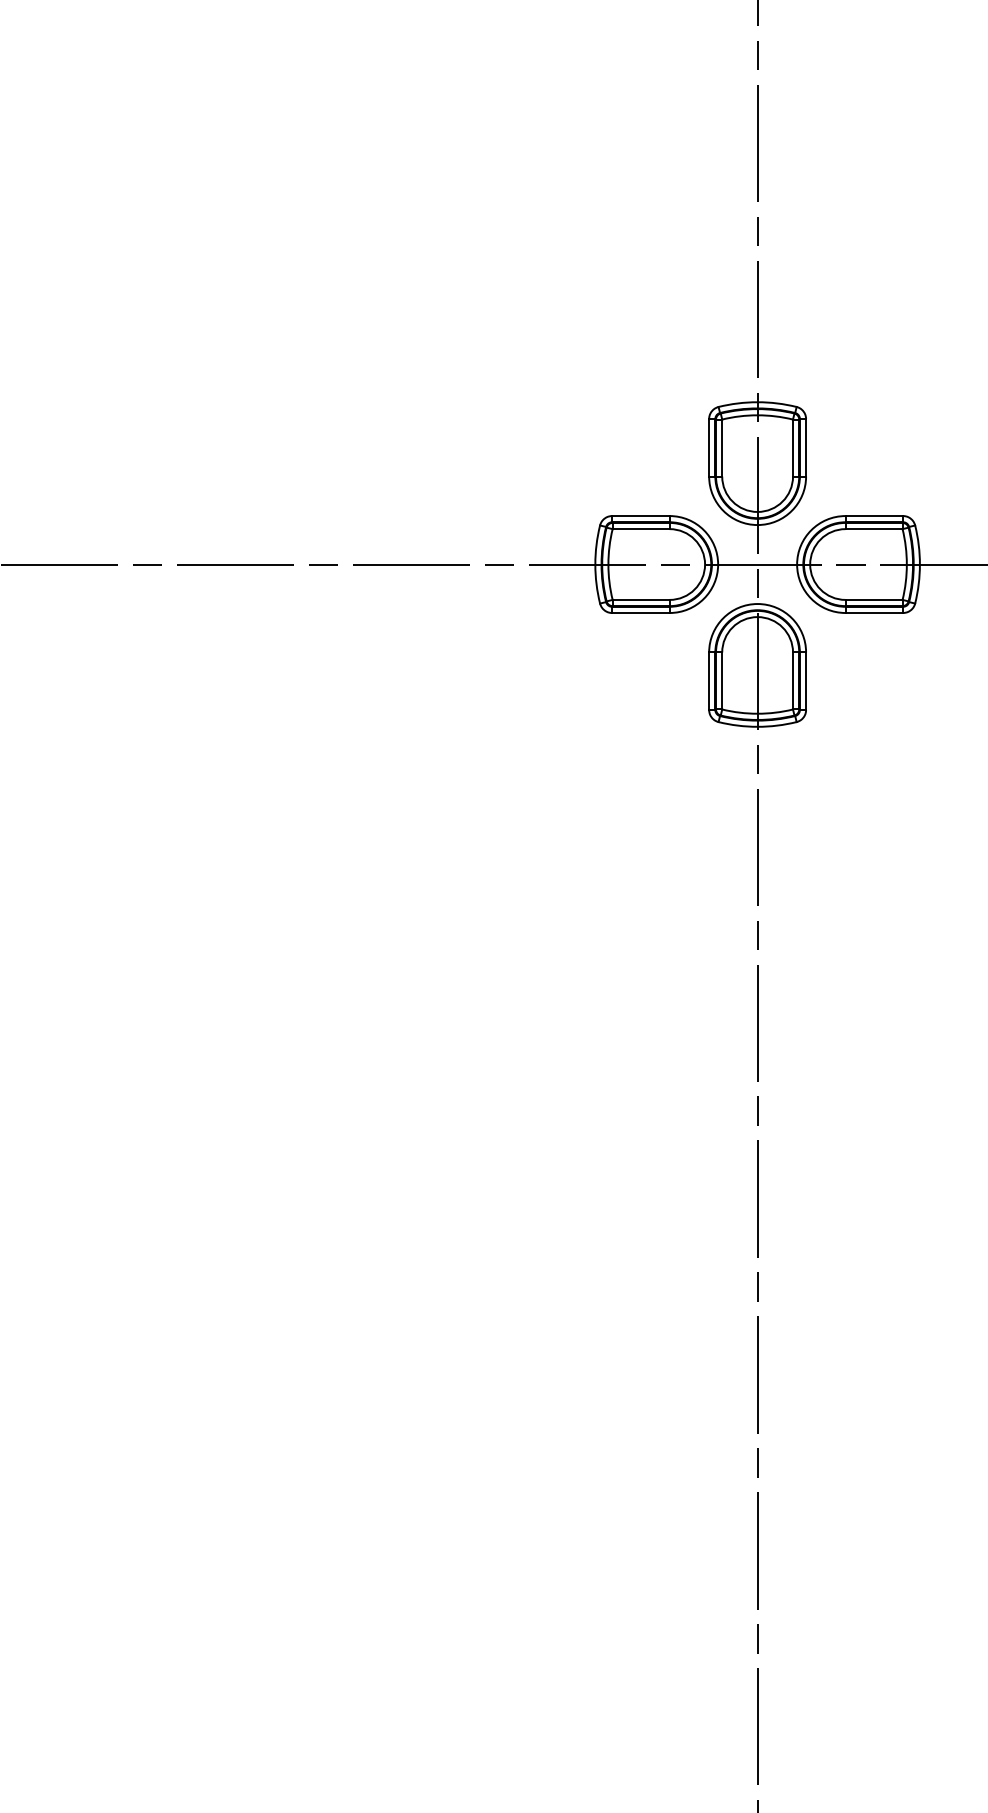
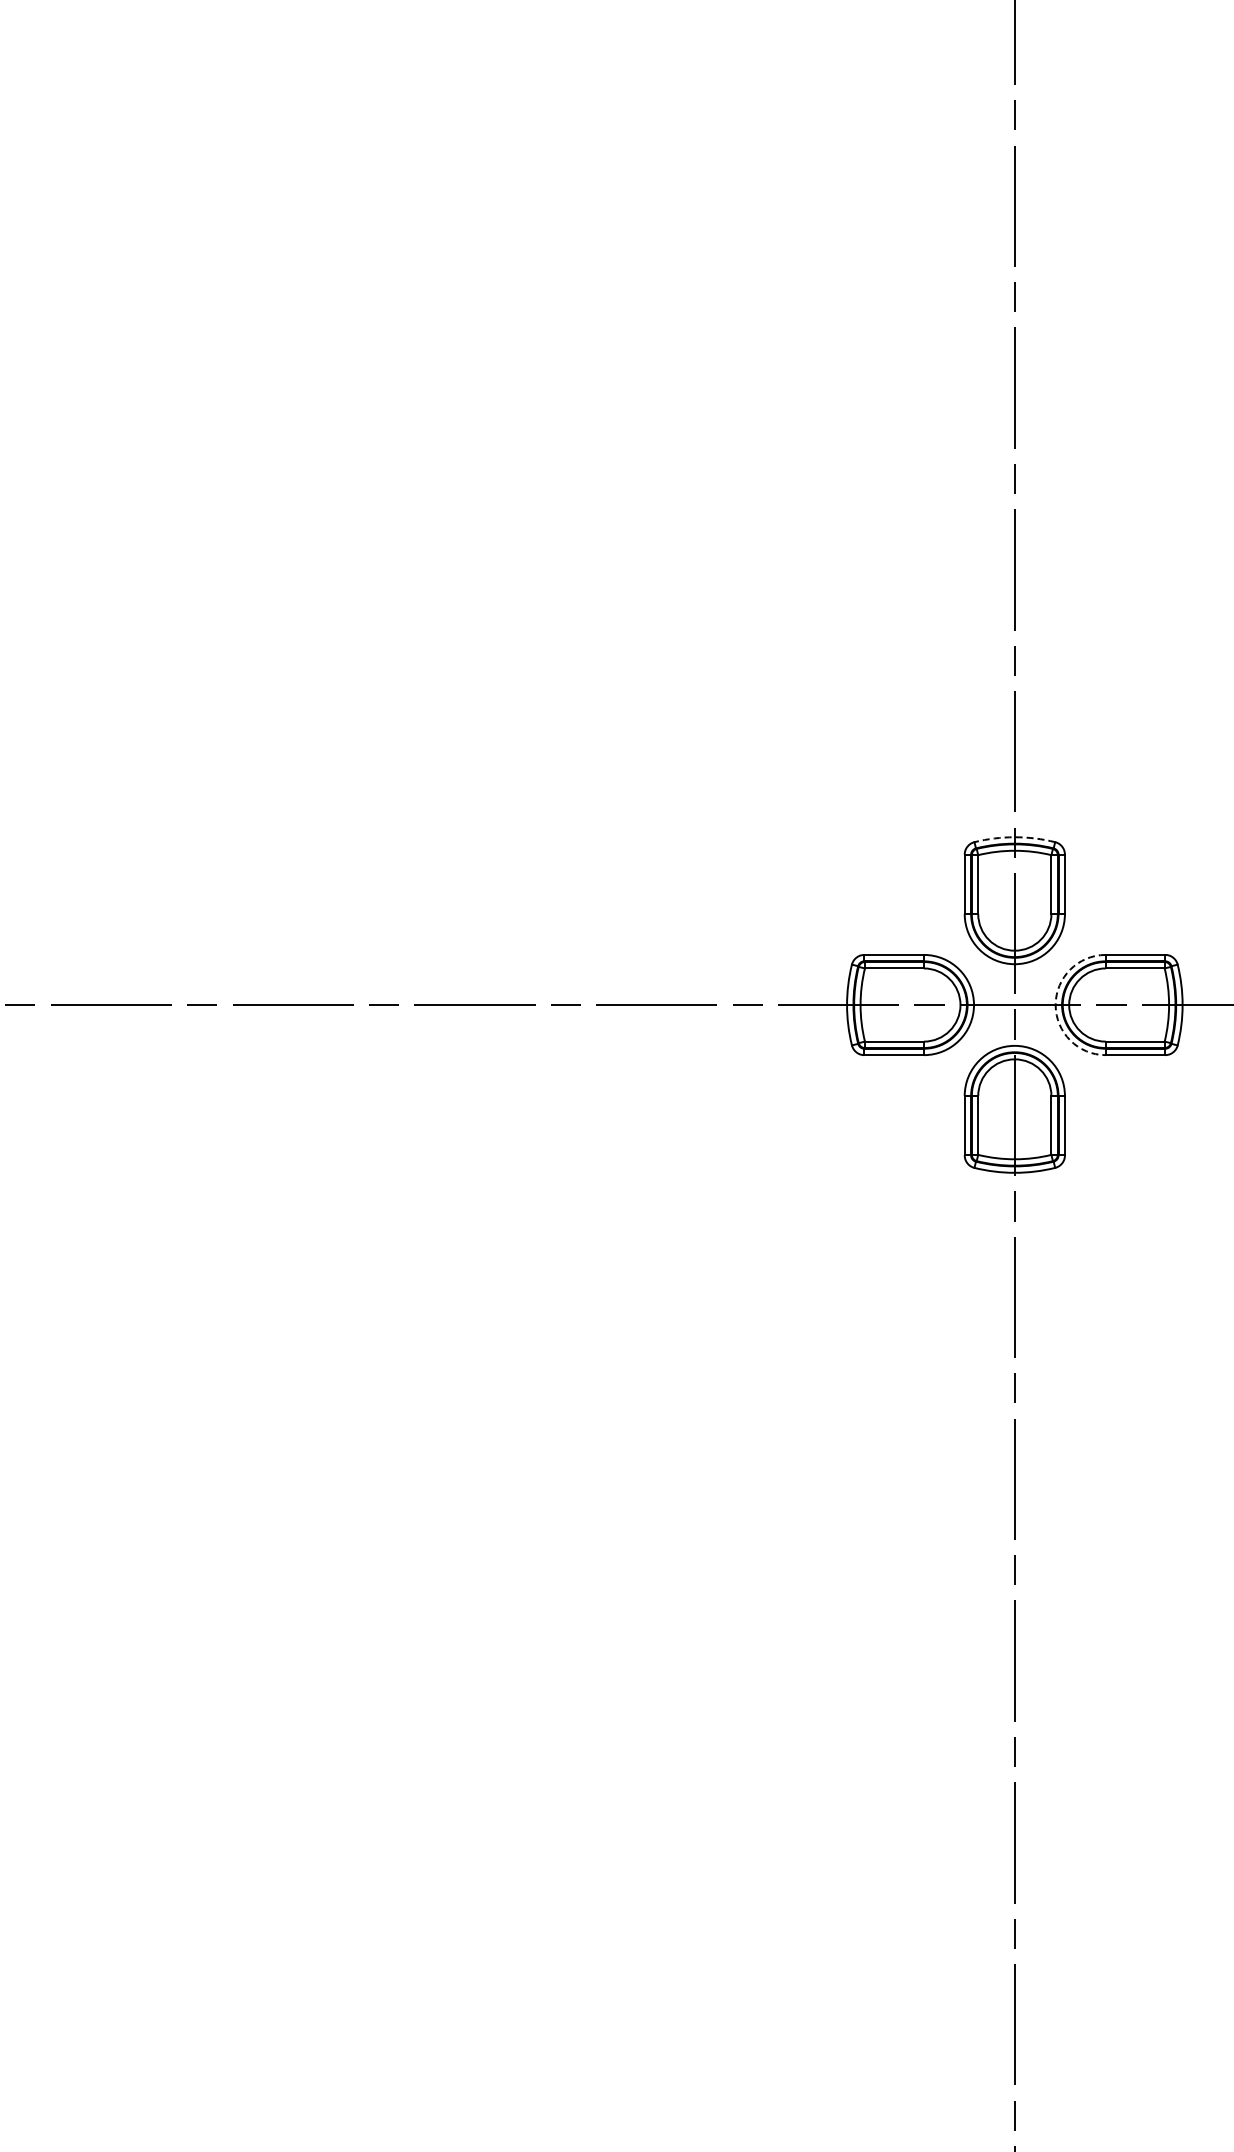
arc: (757, 402) -> (1014, 837), solid -> dashed
arc: (796, 564) -> (1055, 1005), solid -> dashed

